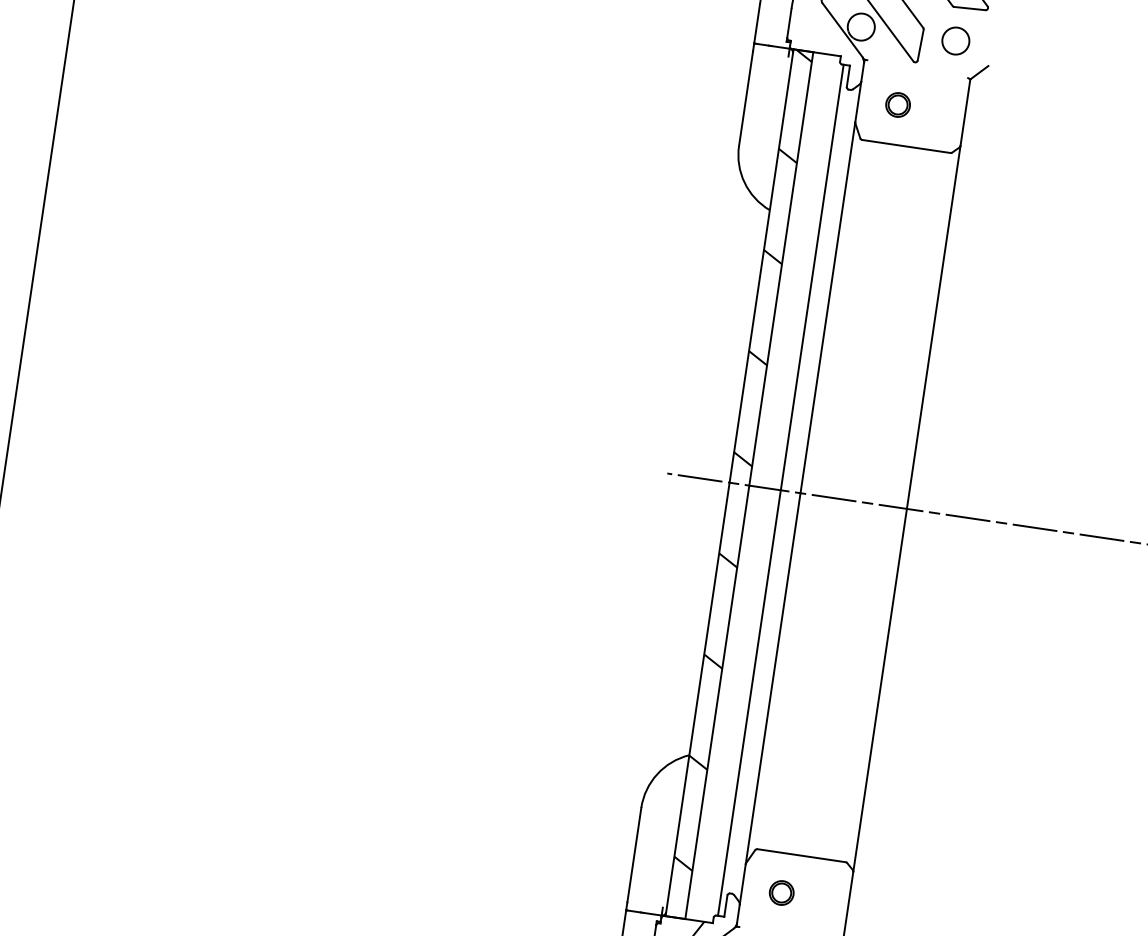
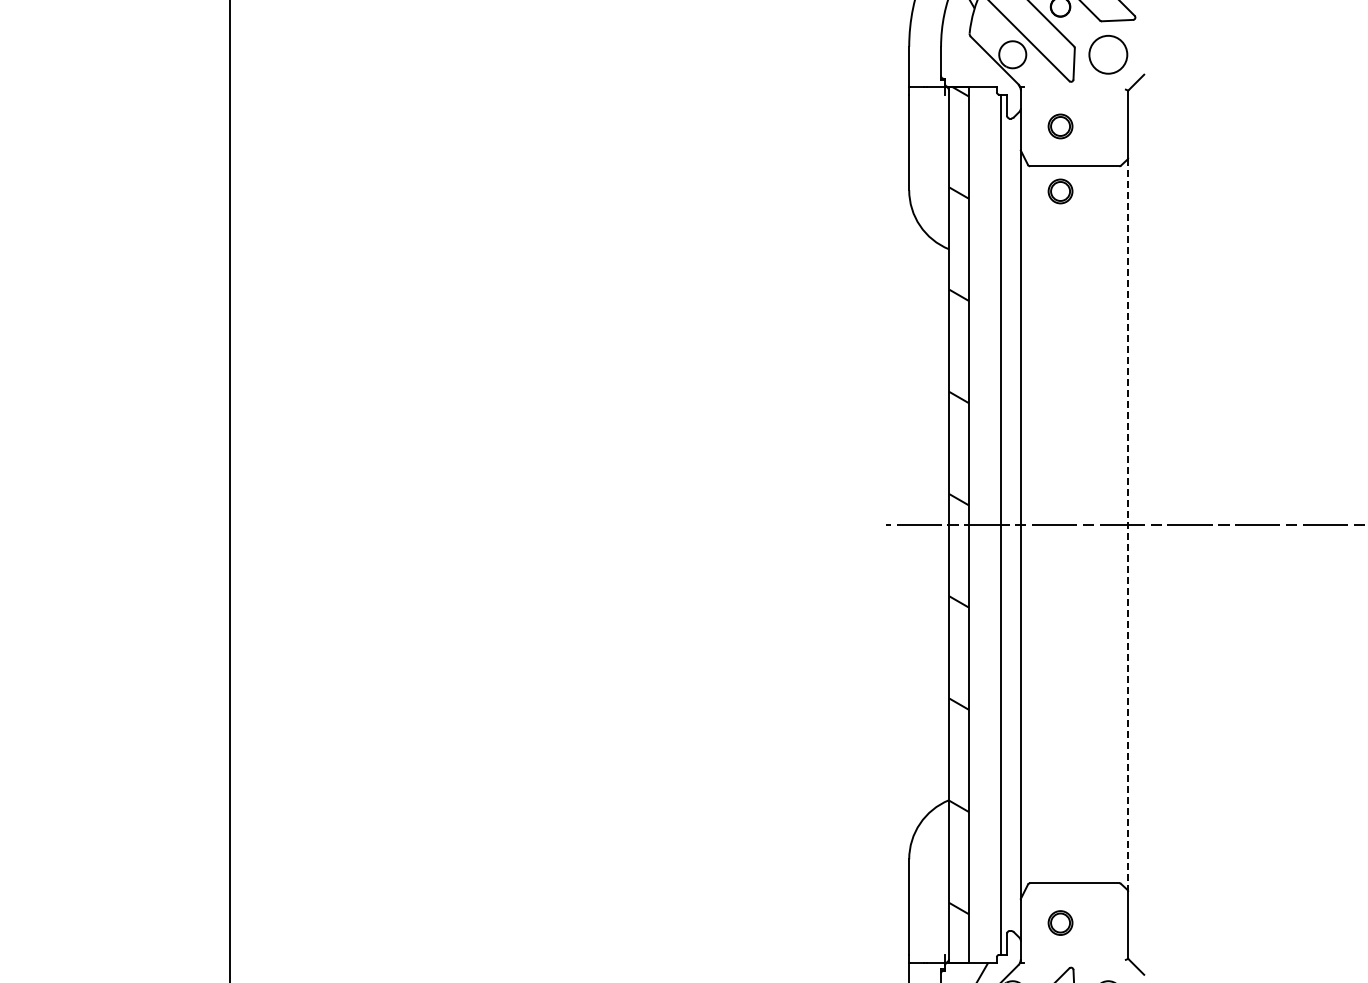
circle: (955, 40) -> (1107, 54), size x1.4
part: (888, 169) -> (1060, 191), added
line: (907, 508) -> (1128, 524), solid -> dashed

